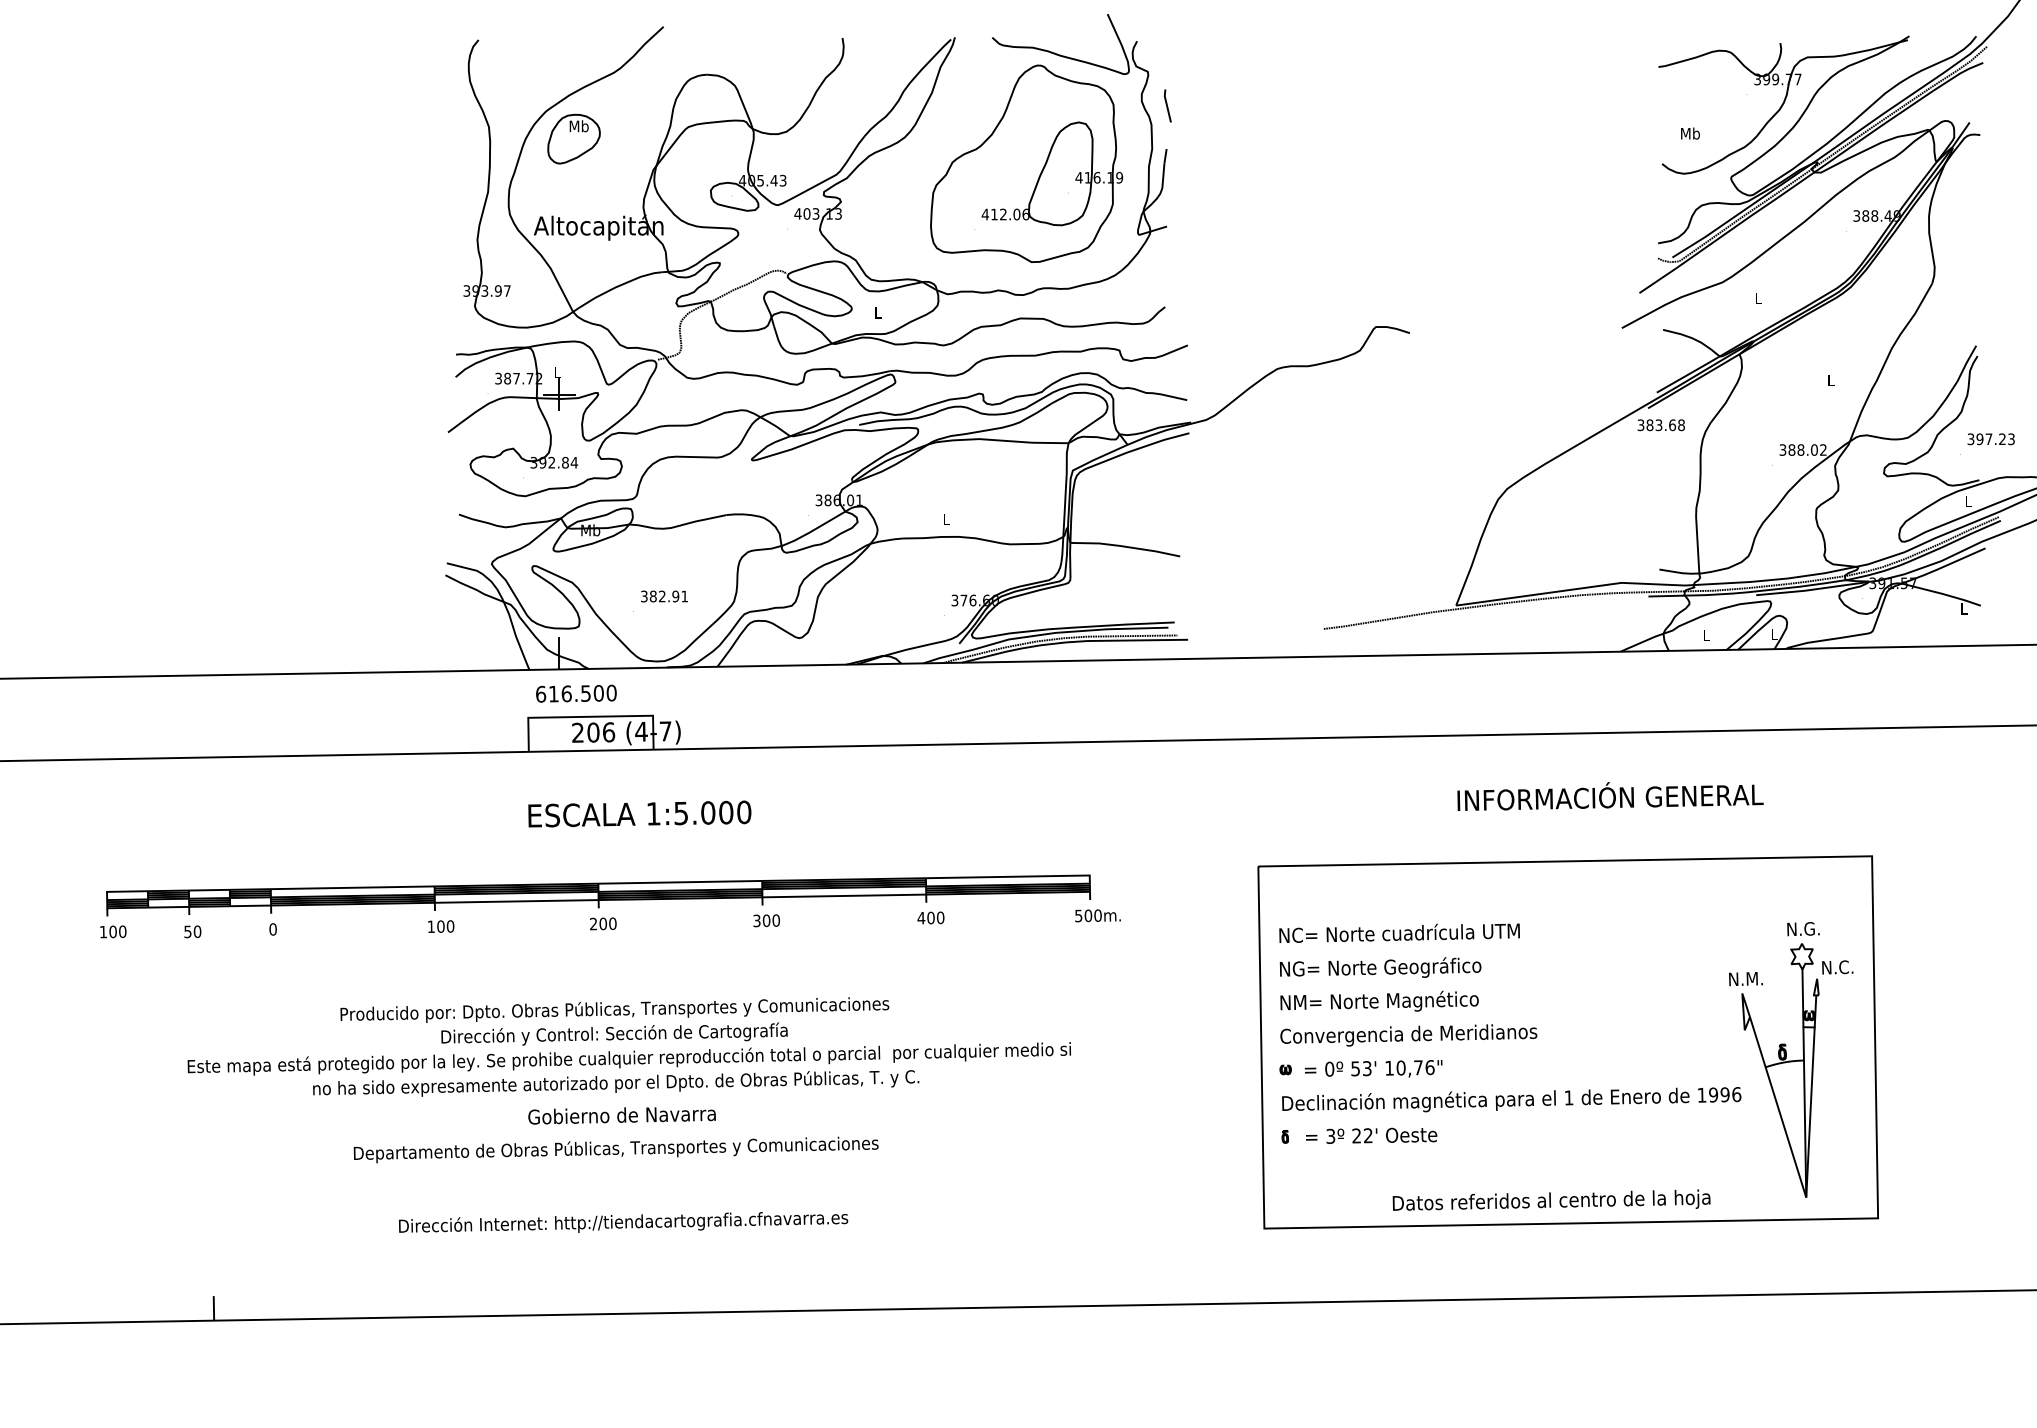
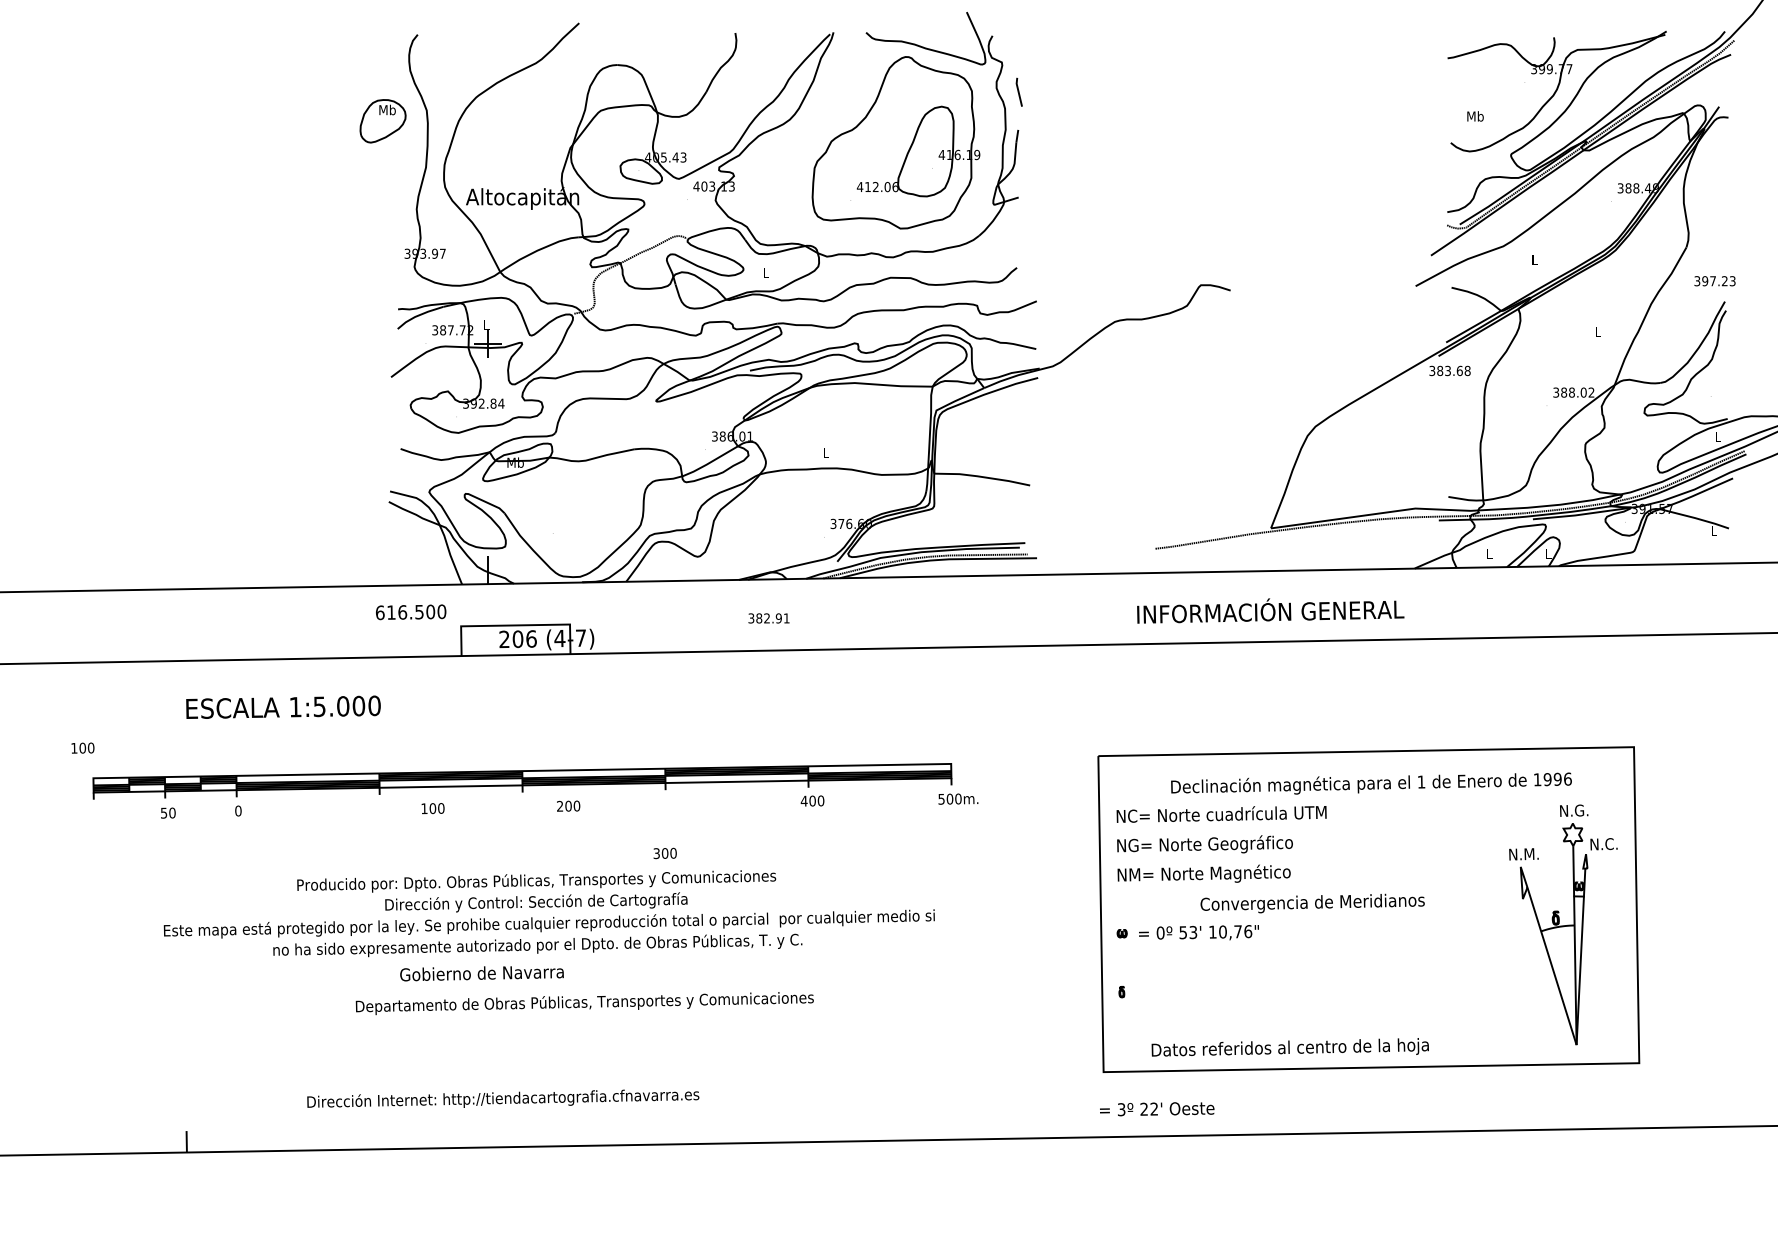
part: (573, 139) -> (382, 121), moved
text: (1990, 439) -> (1714, 281), moved
text: (663, 596) -> (768, 618), moved
text: (576, 693) -> (411, 612), moved
text: (1610, 795) -> (1270, 610), moved
text: (639, 813) -> (283, 706), moved
text: (765, 920) -> (664, 853), moved
text: (603, 923) -> (568, 805), moved
text: (440, 926) -> (432, 808), moved
text: (112, 931) -> (82, 747), moved
text: (1408, 1035) -> (1312, 903), moved
text: (1511, 1099) -> (1371, 783), moved
text: (621, 1115) -> (481, 973), moved
text: (1371, 1136) -> (1157, 1109), moved
text: (615, 1149) -> (584, 1003), moved
text: (1550, 1200) -> (1289, 1047), moved
text: (623, 1222) -> (503, 1098), moved

